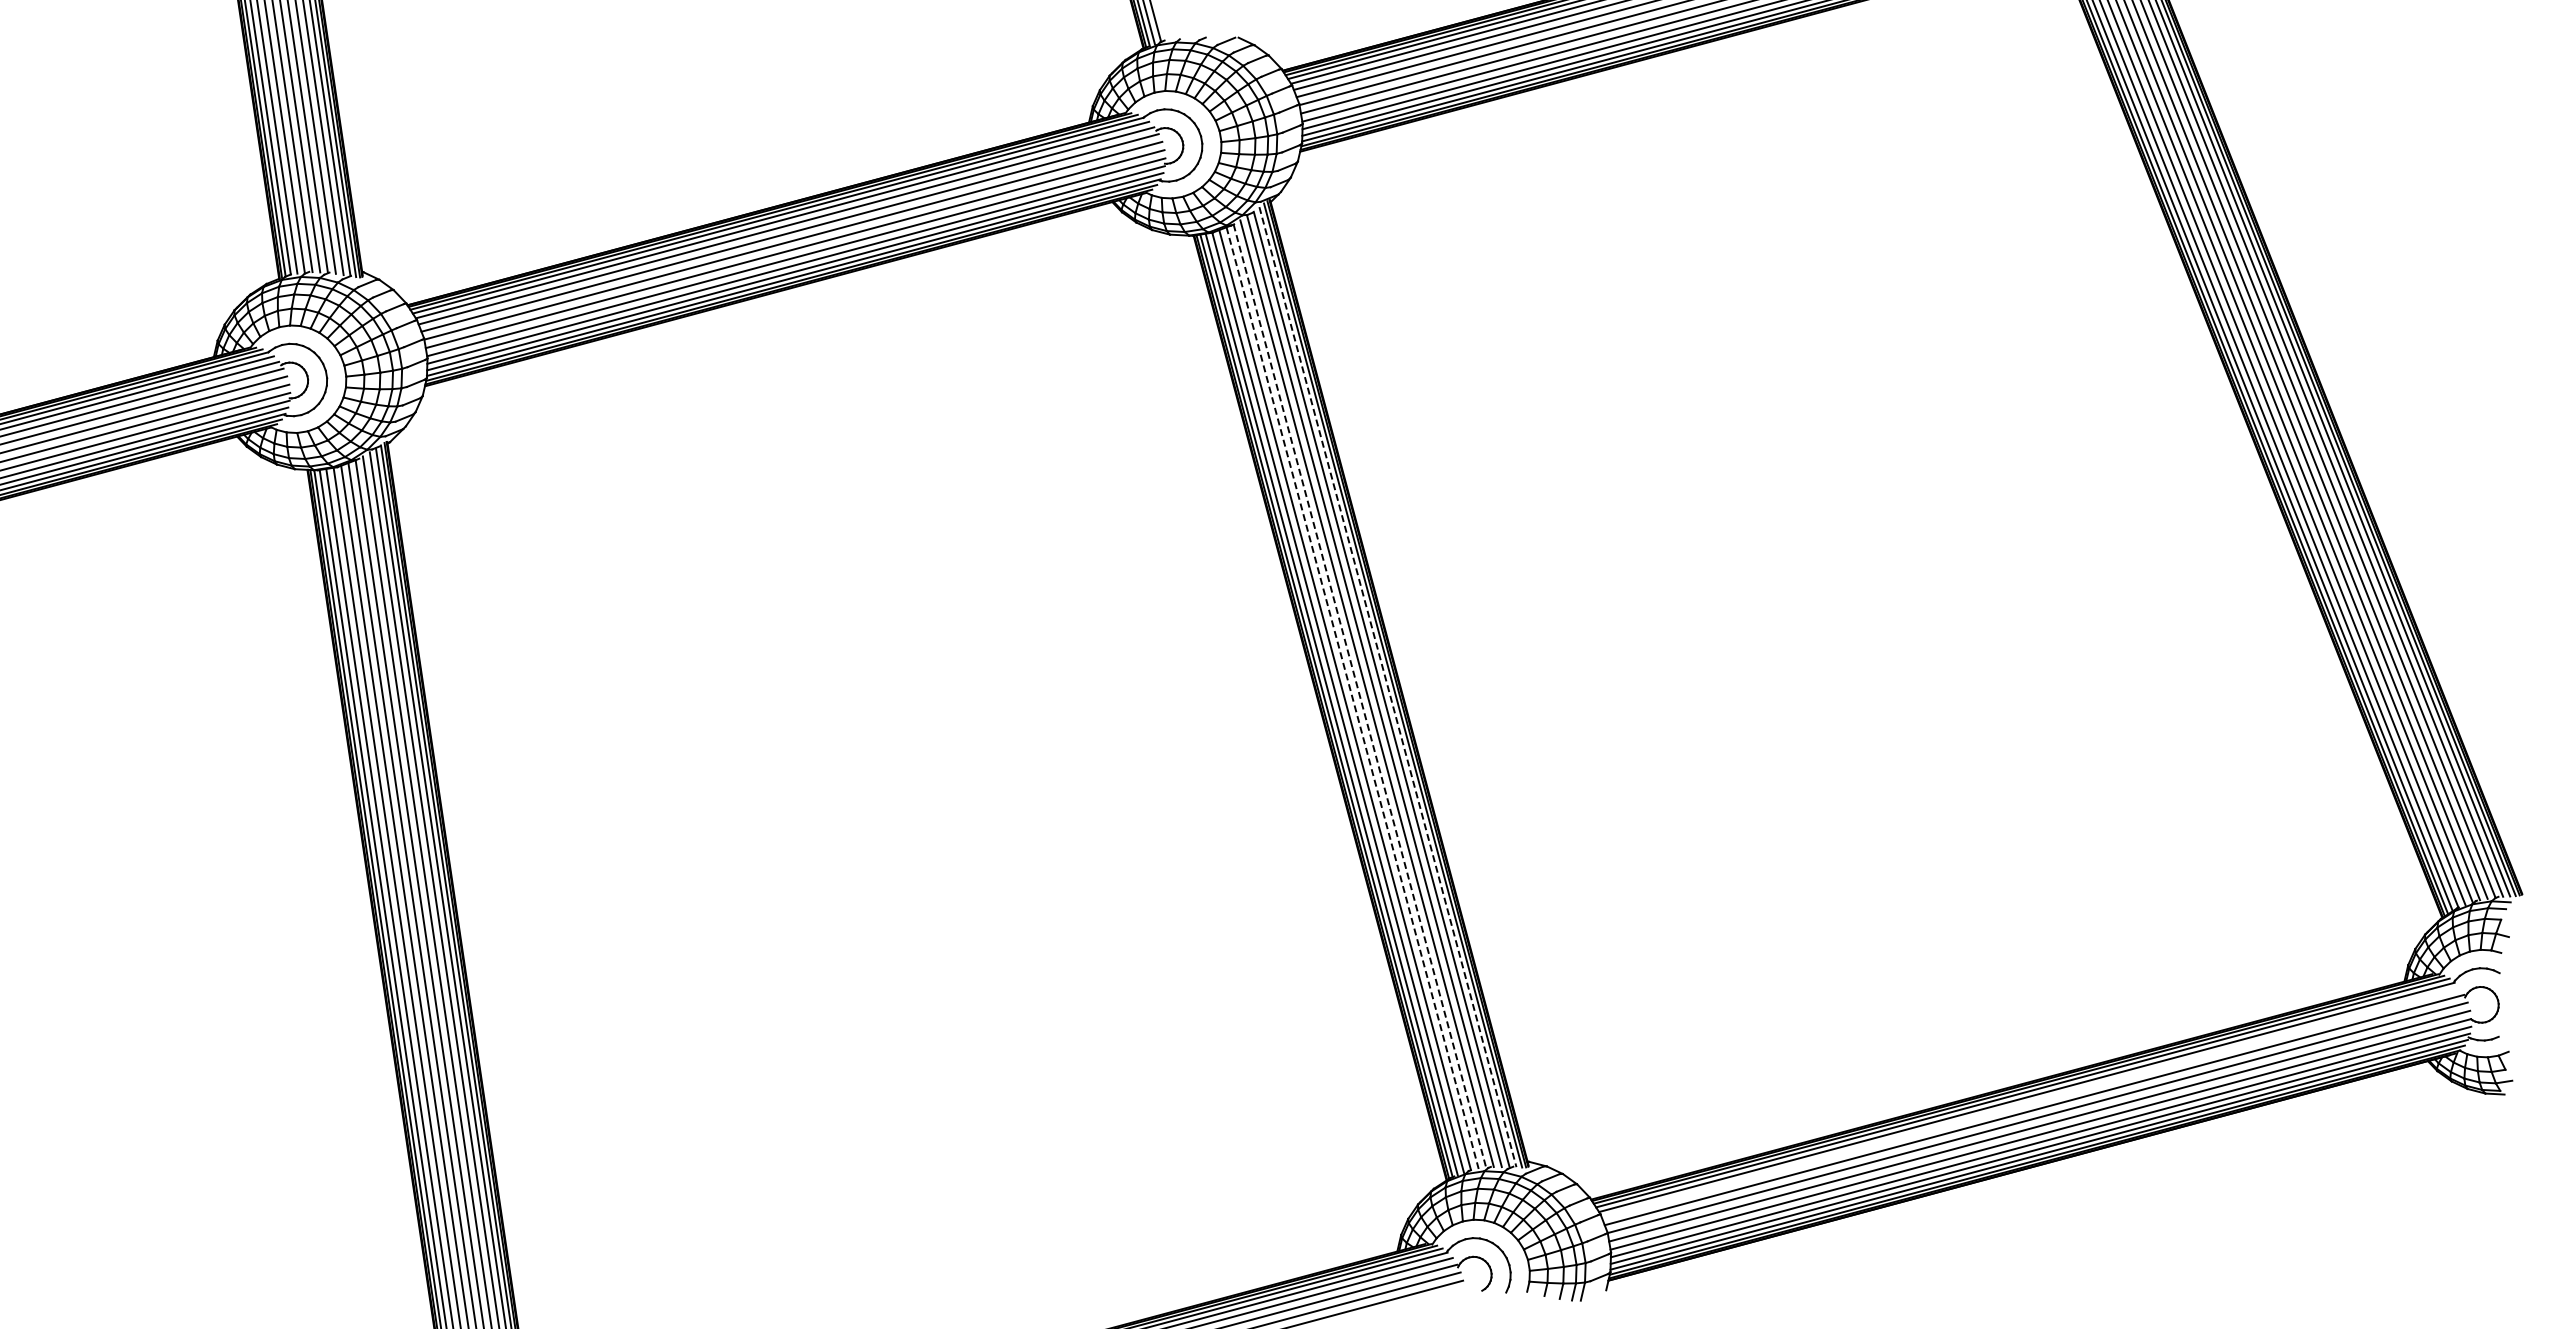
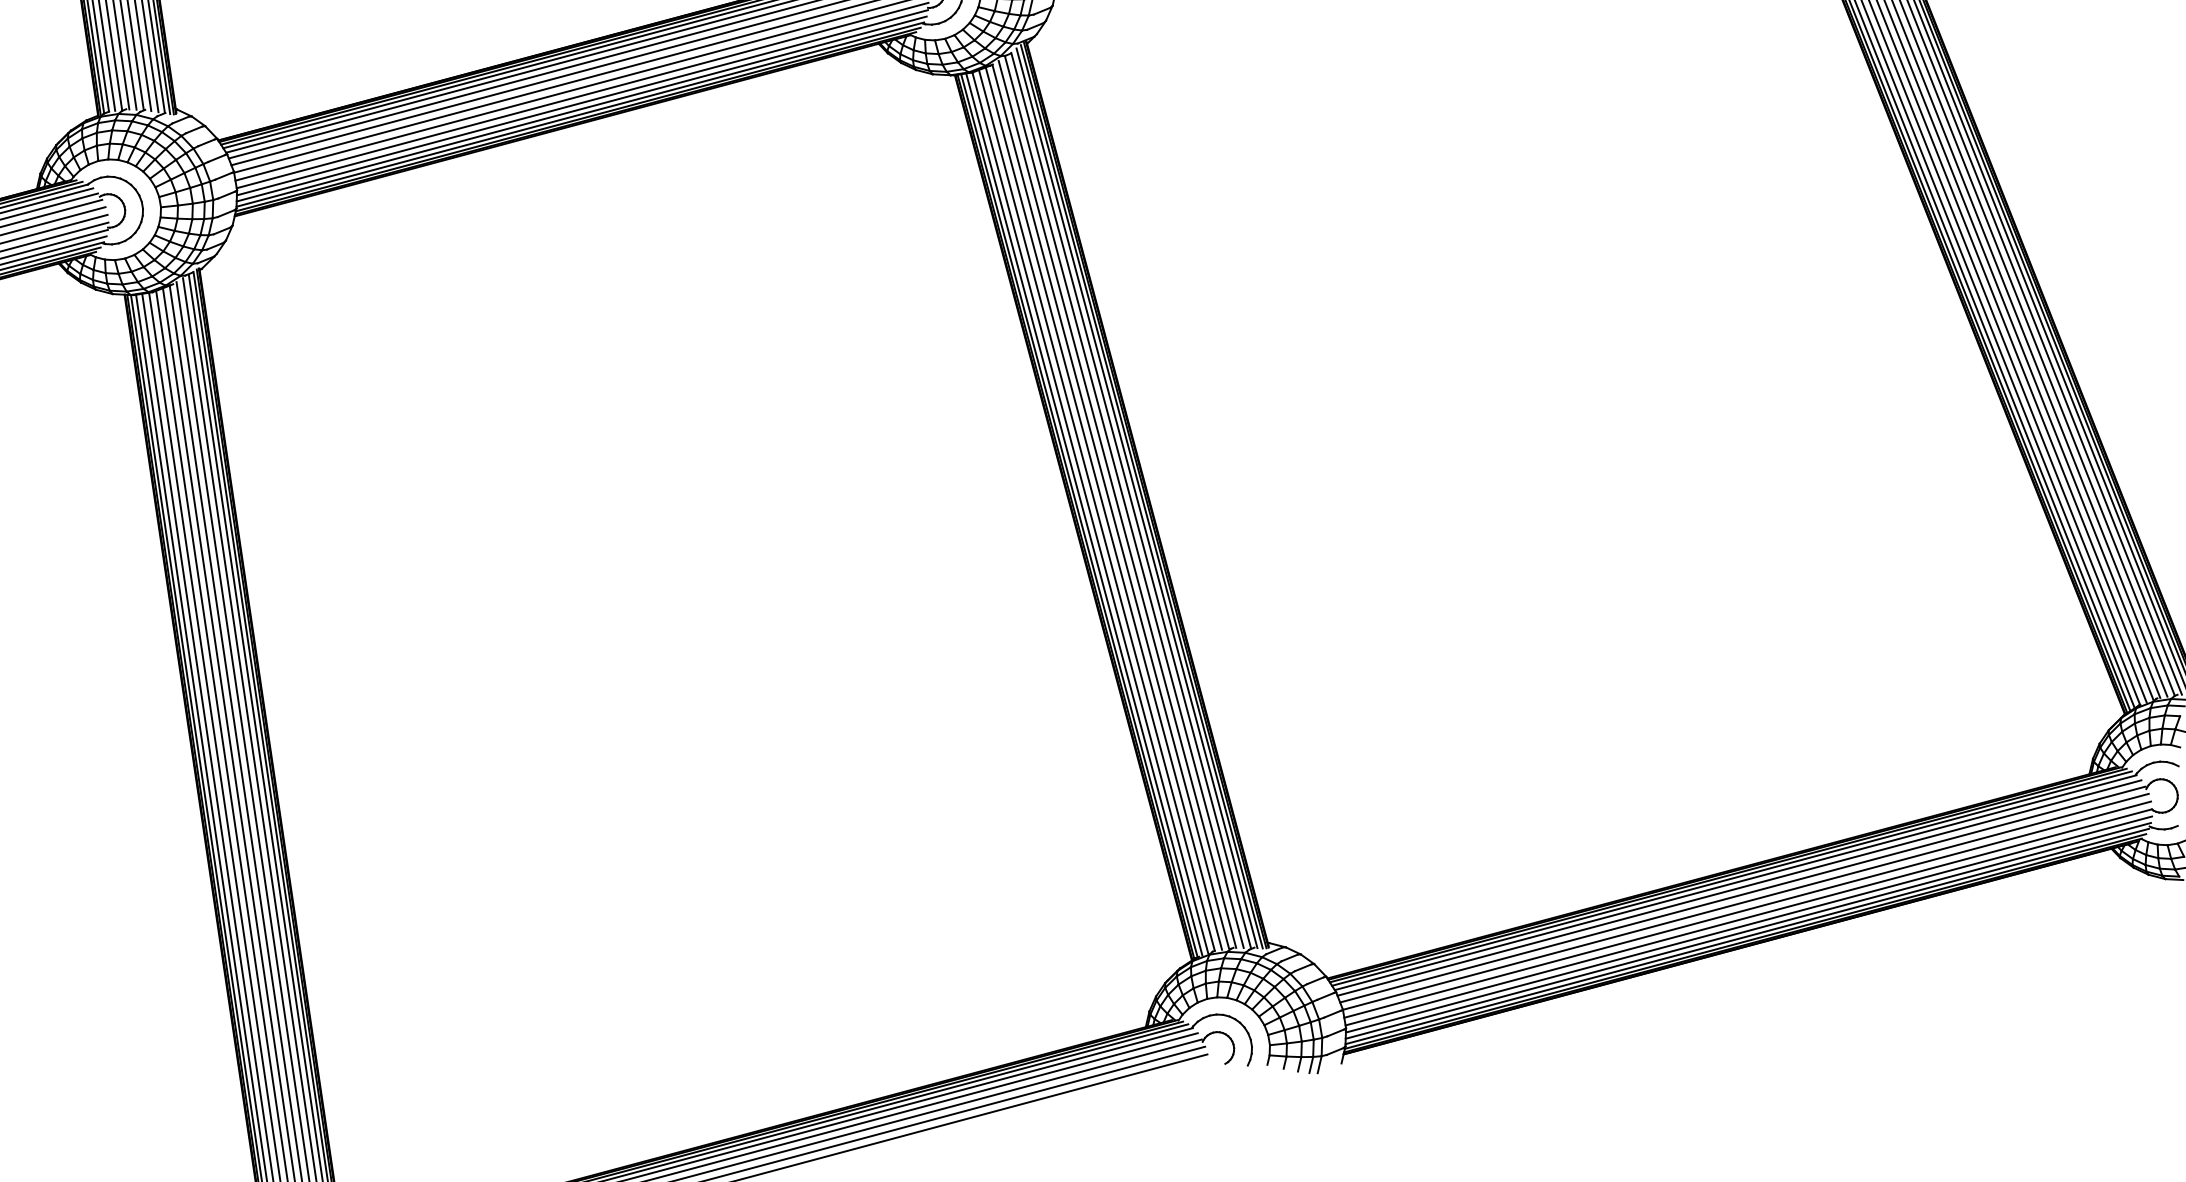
line: (1387, 687) -> (1136, 498), dashed -> solid
line: (1360, 696) -> (1111, 507), dashed -> solid
line: (1352, 698) -> (1103, 508), dashed -> solid
line: (2030, 1103) -> (1739, 888), added

